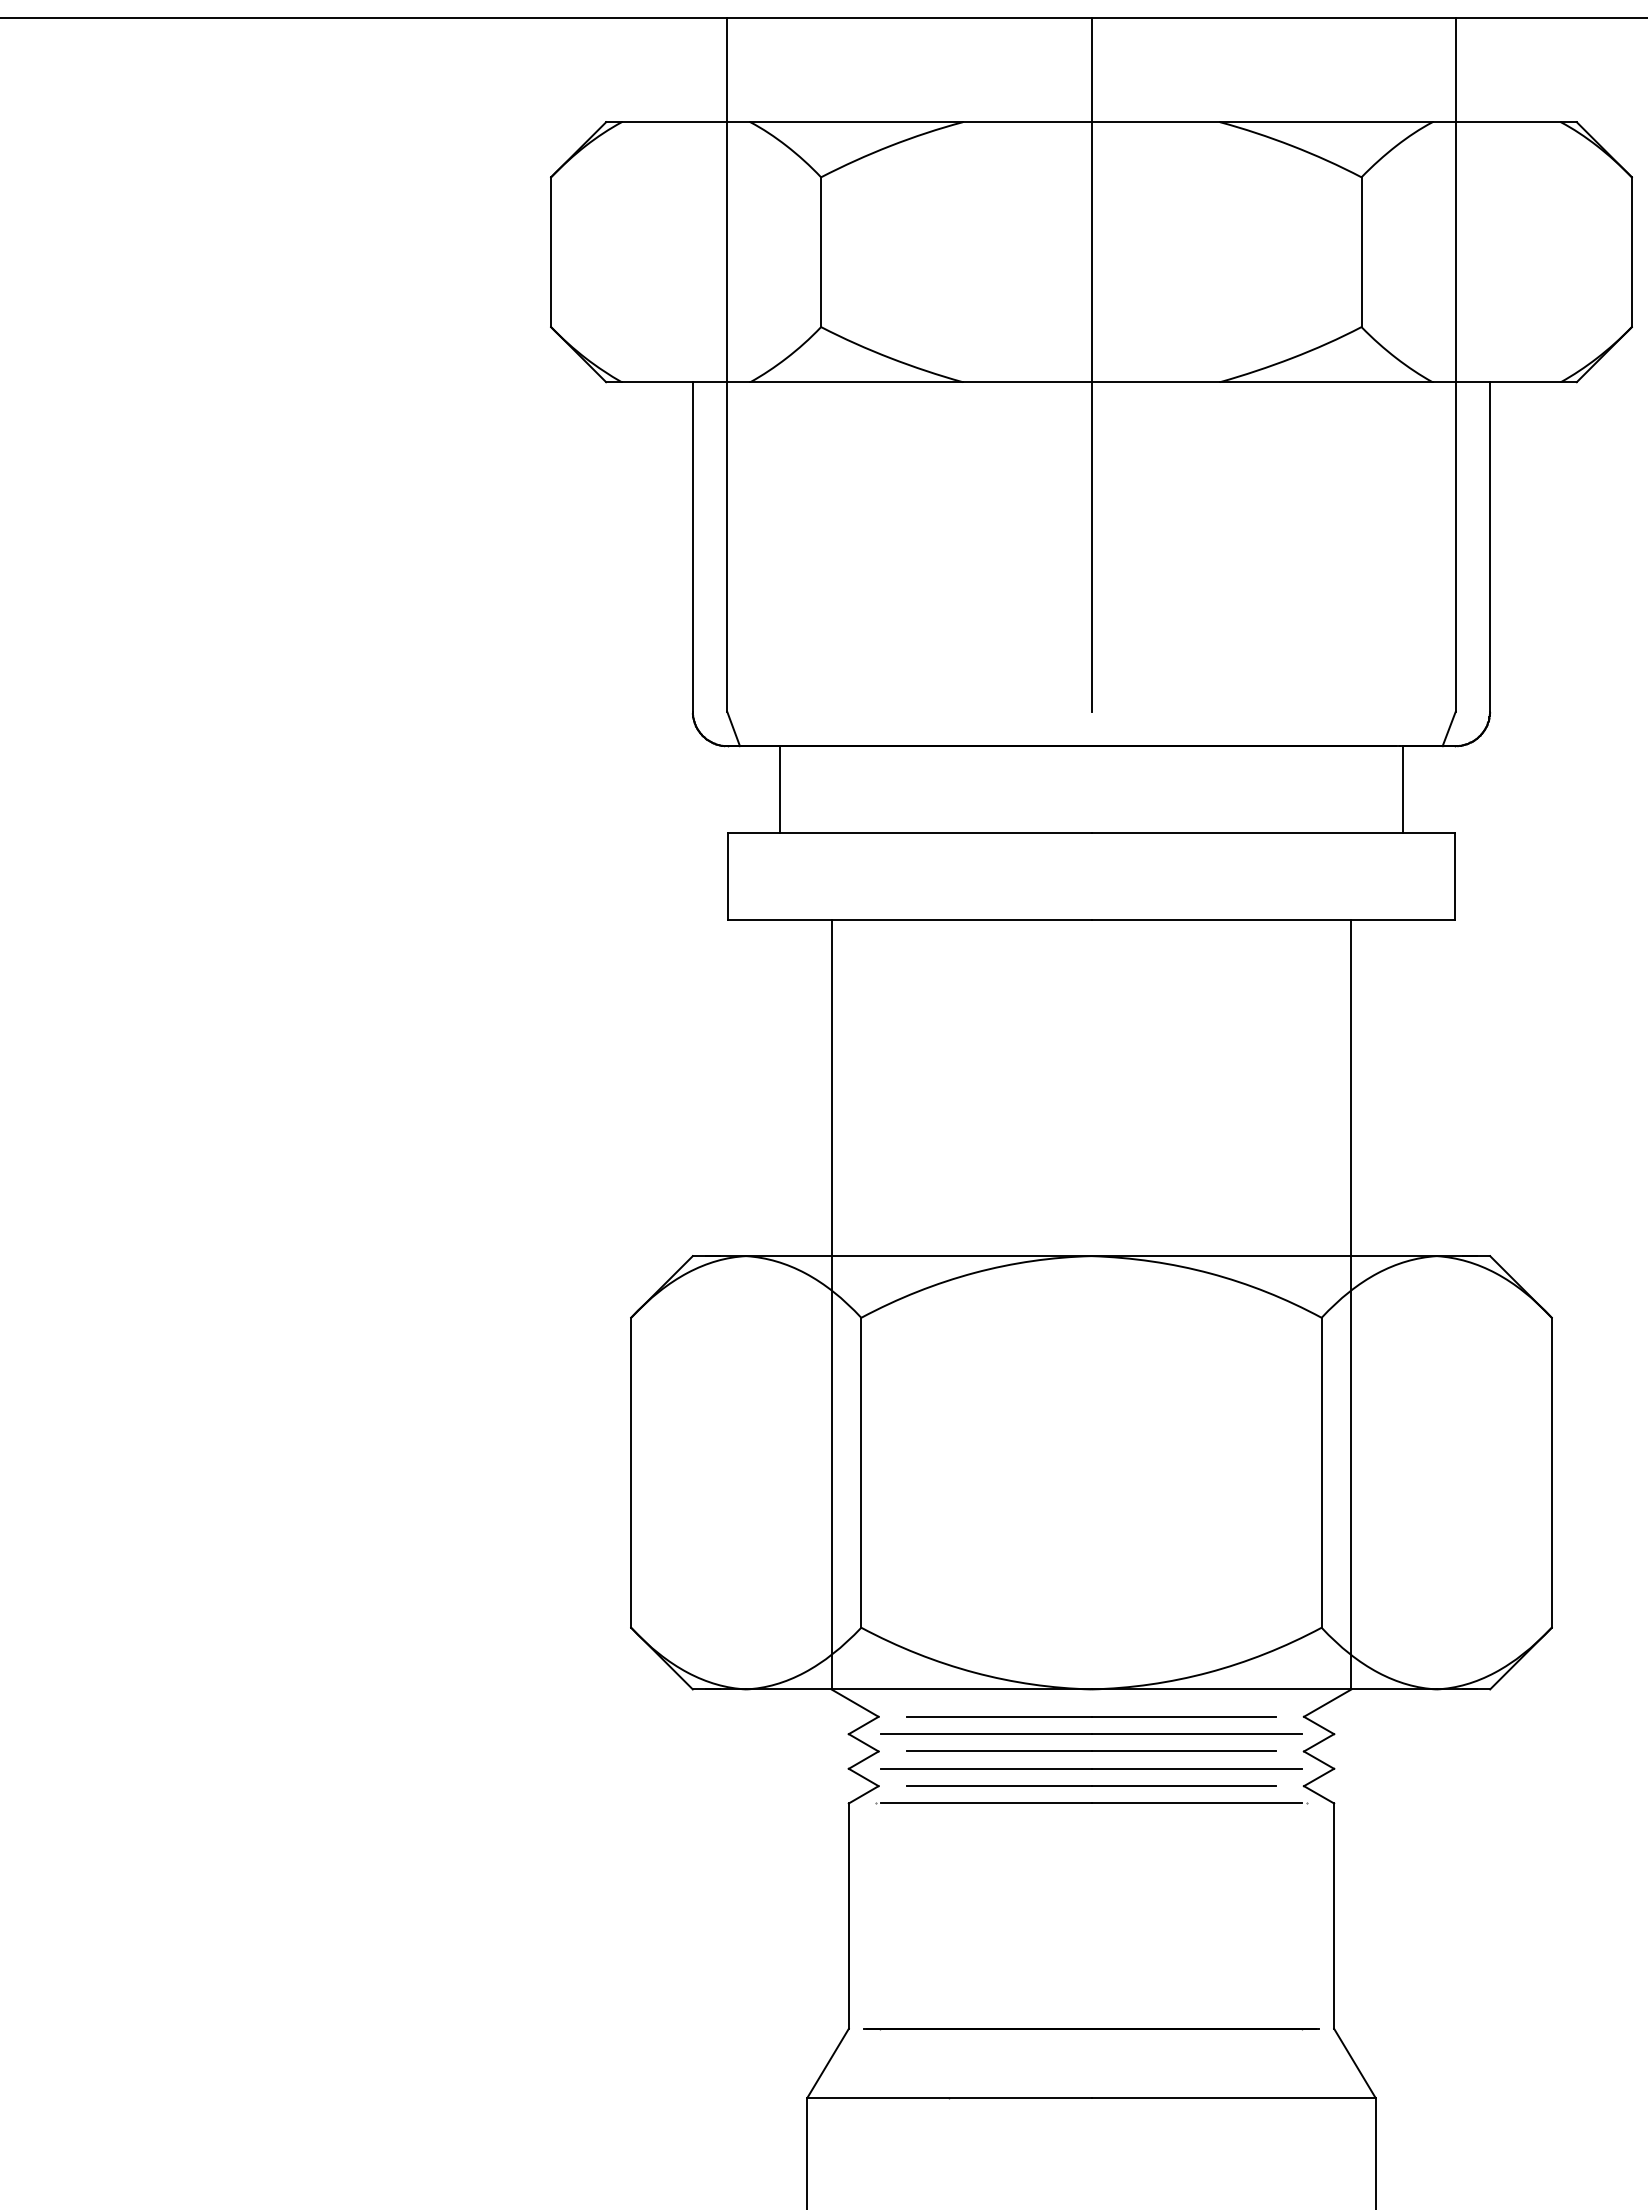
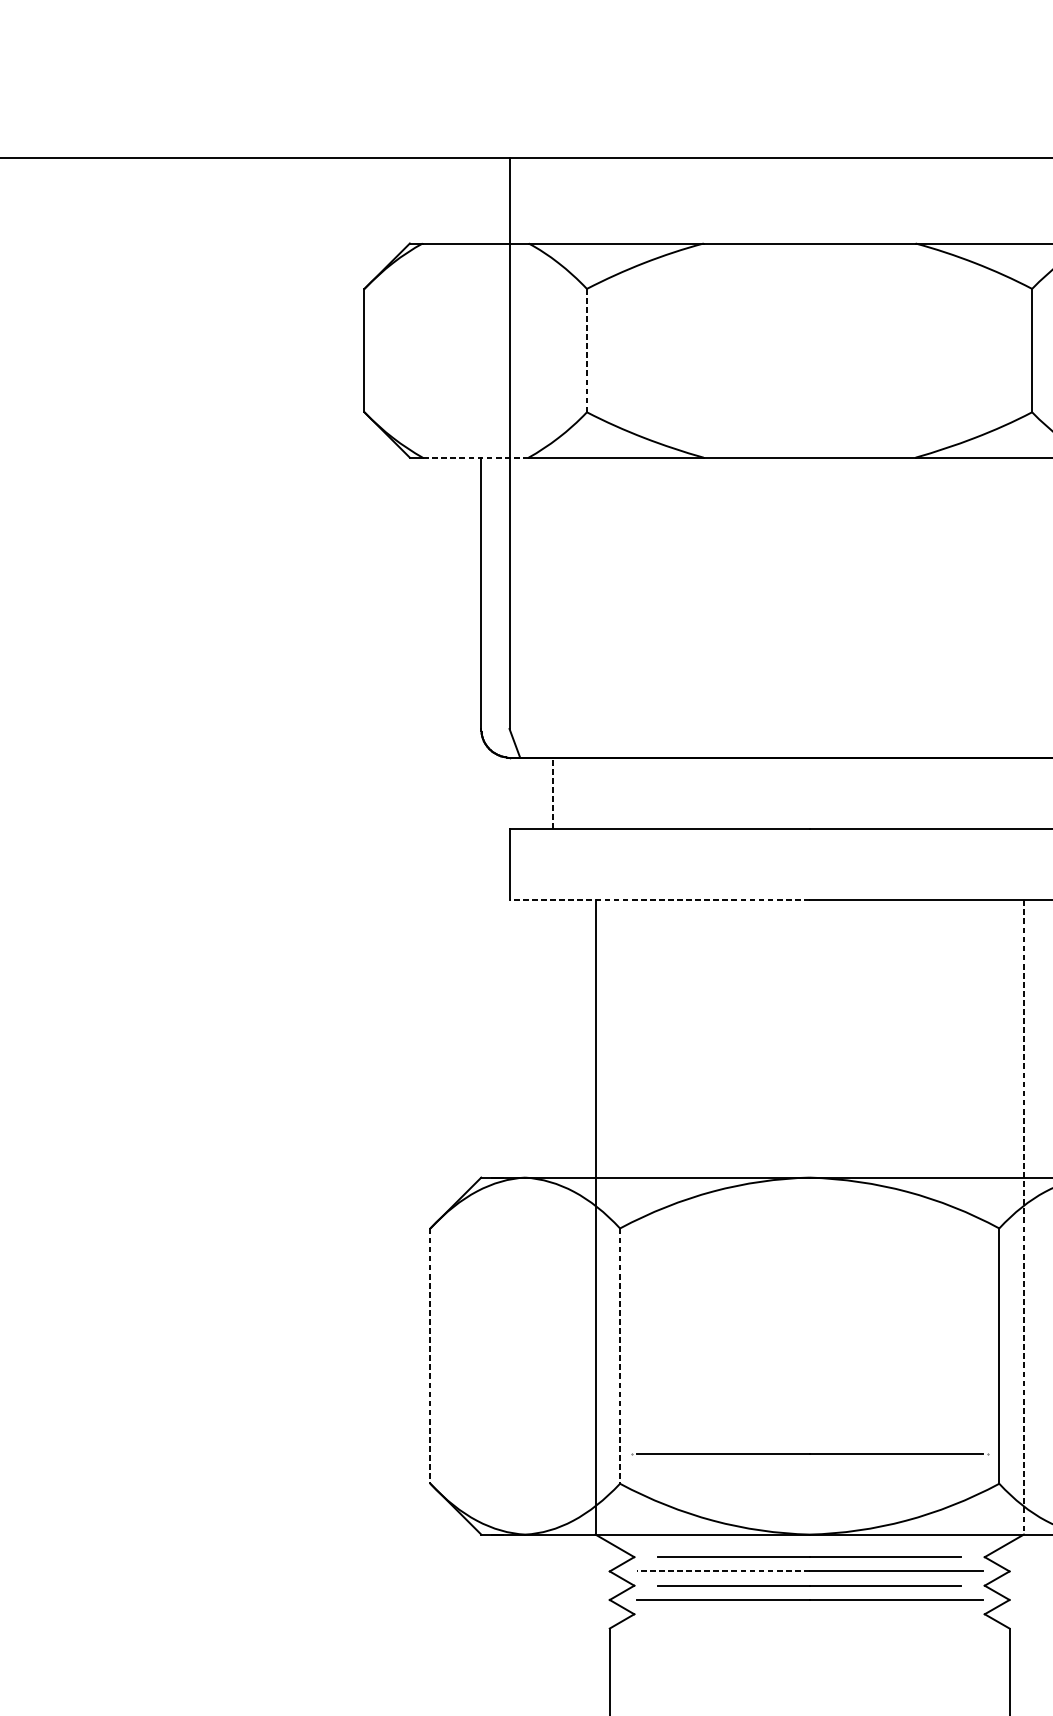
line: (821, 252) -> (587, 350), solid -> dashed
line: (1091, 364) -> (809, 443), removed
line: (685, 382) -> (475, 457), solid -> dashed
line: (779, 789) -> (552, 793), solid -> dashed
line: (909, 919) -> (659, 900), solid -> dashed
line: (1351, 1304) -> (1023, 1217), solid -> dashed
line: (631, 1472) -> (430, 1355), solid -> dashed
line: (861, 1472) -> (620, 1355), solid -> dashed
line: (985, 1734) -> (722, 1571), solid -> dashed
line: (1091, 1785) -> (809, 1613), removed
line: (1091, 1803) -> (809, 1453), moved

